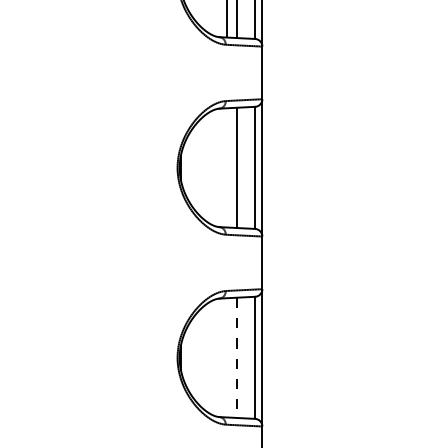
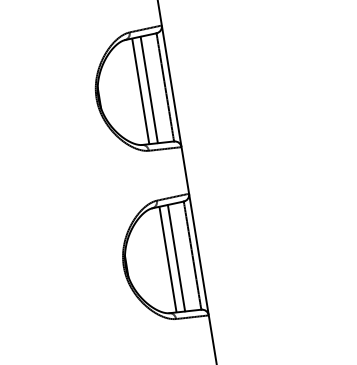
line: (227, 167) -> (140, 91), added
line: (227, 357) -> (167, 259), added
line: (237, 357) -> (176, 257), dashed -> solid

